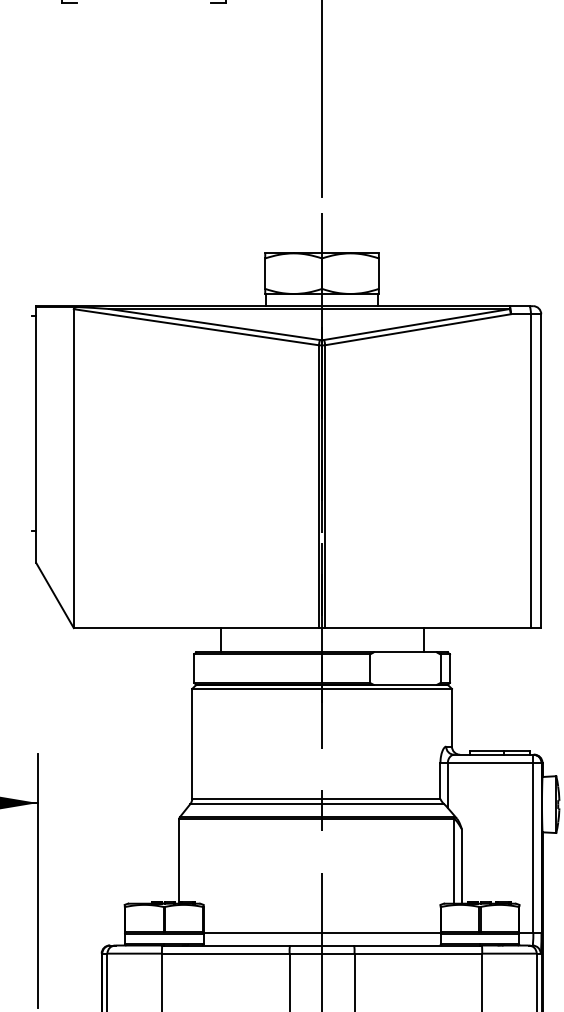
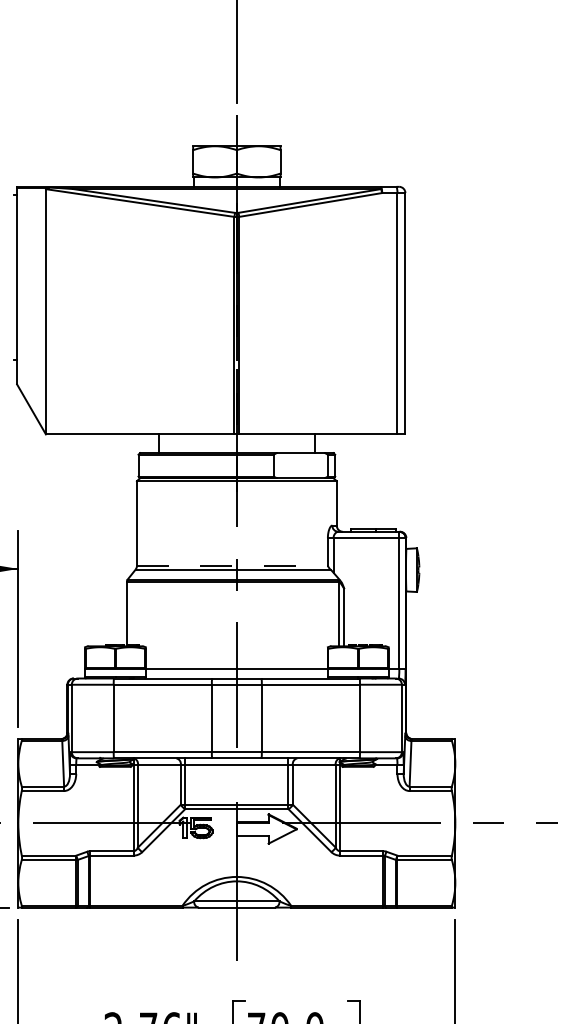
line: (316, 798) -> (232, 565), solid -> dashed

